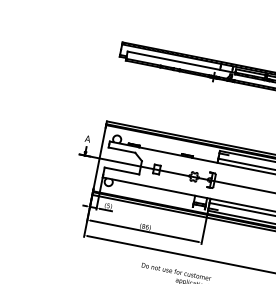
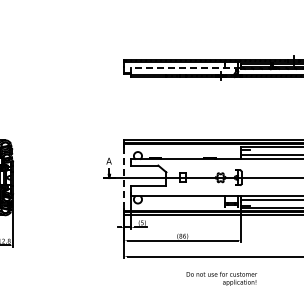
line: (181, 62) -> (186, 67), solid -> dashed
line: (99, 157) -> (124, 177), solid -> dashed

